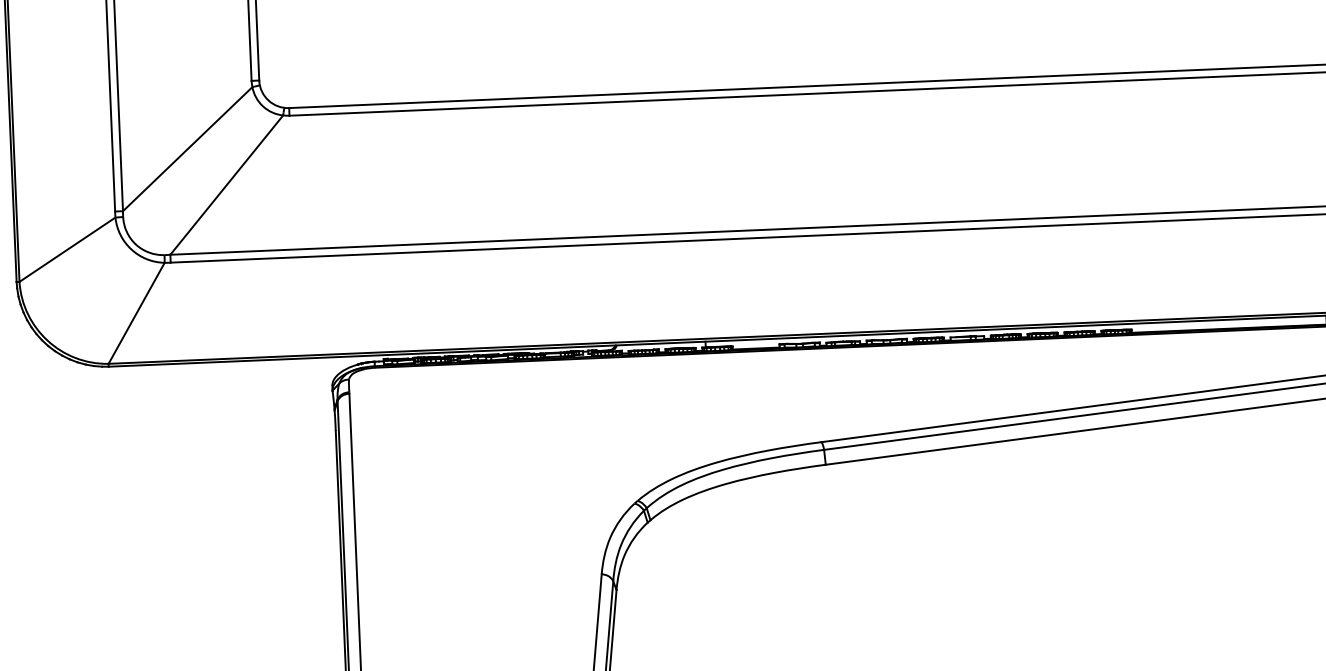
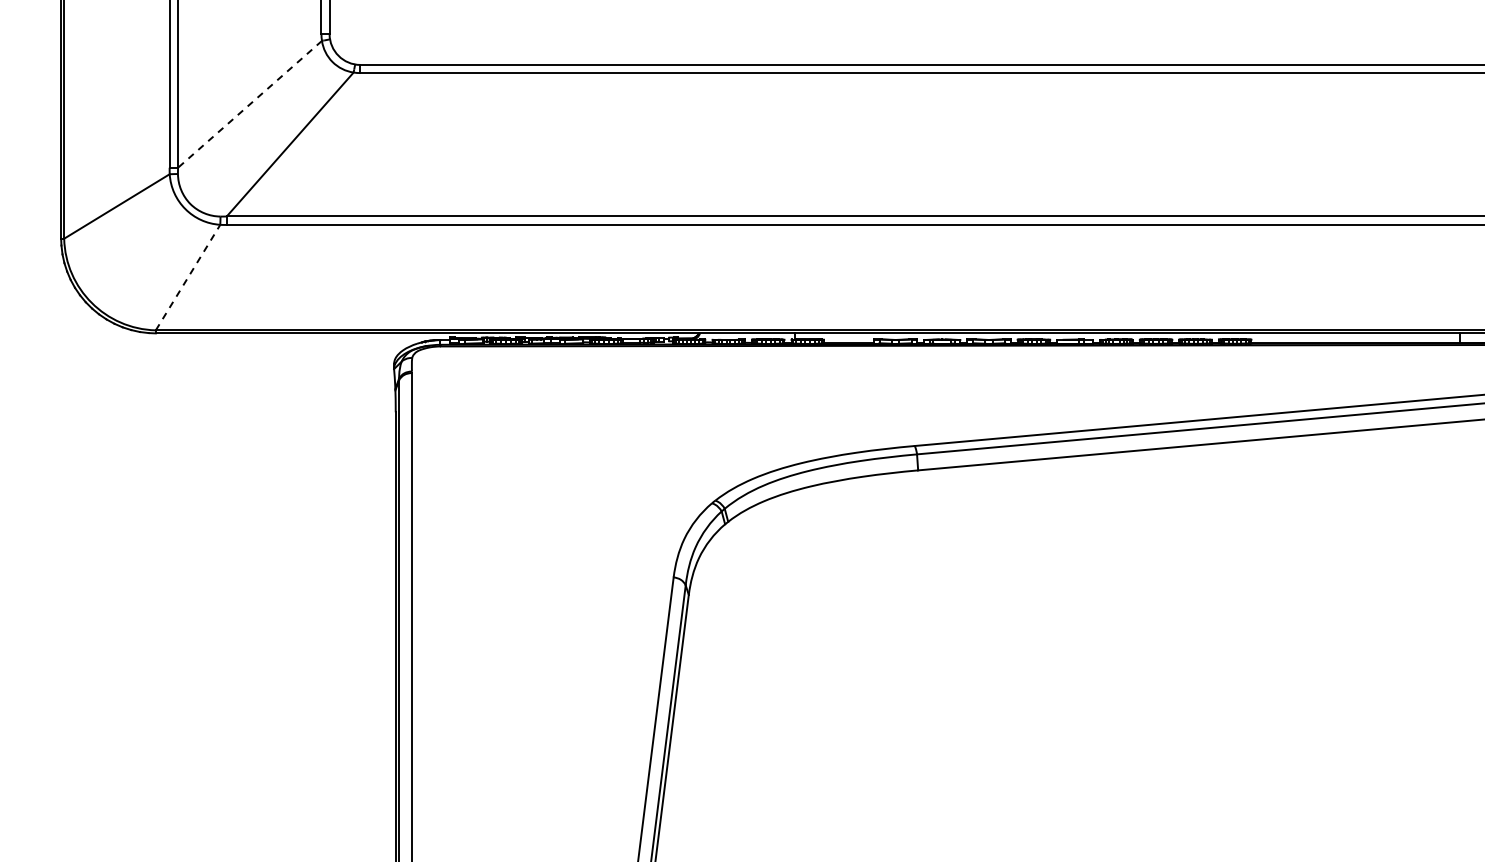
line: (188, 149) -> (250, 104), solid -> dashed
line: (137, 313) -> (188, 277), solid -> dashed

